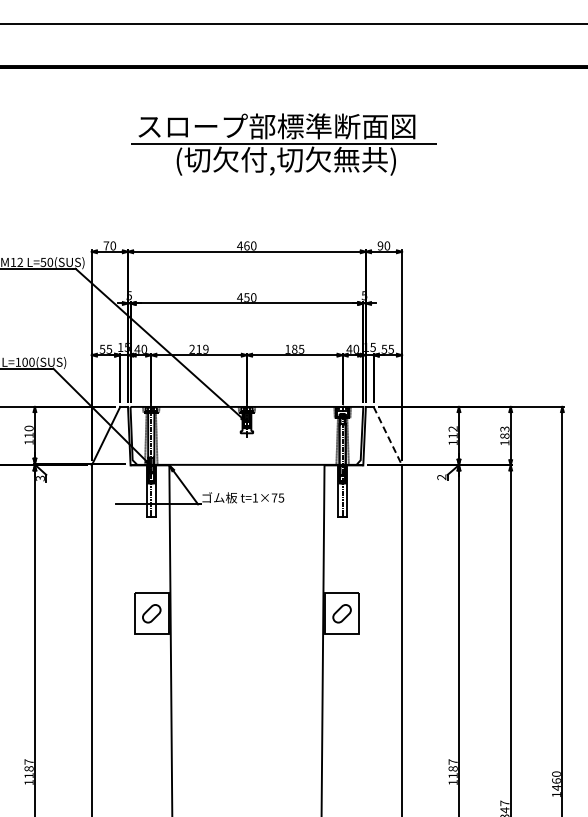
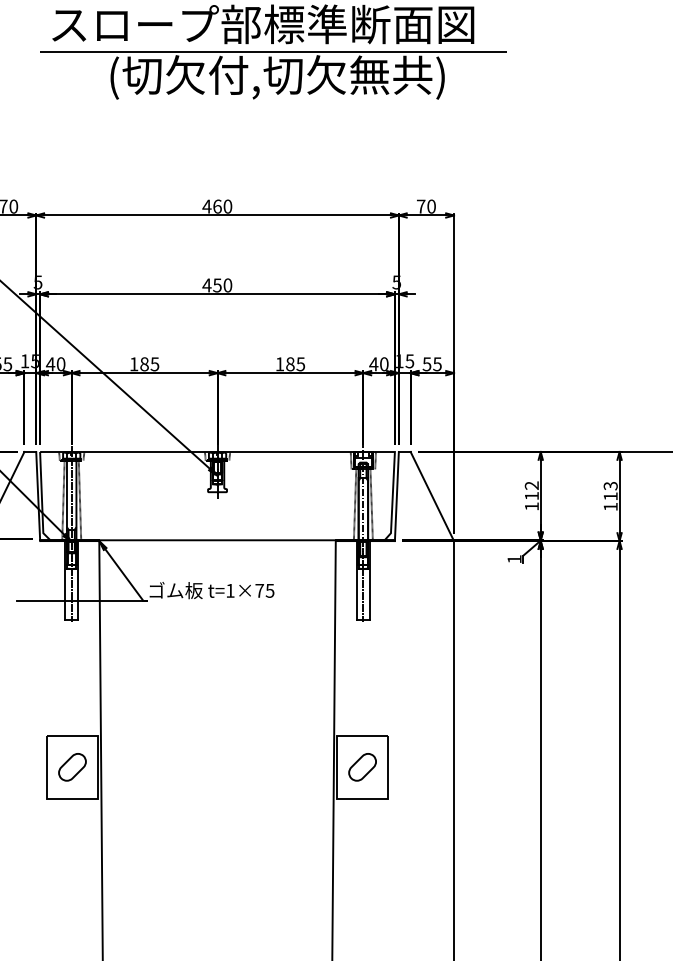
text: (380, 245) -> (421, 205), 90 -> 70
text: (198, 348) -> (143, 362), 219 -> 185
text: (504, 435) -> (610, 495), 183 -> 113
line: (388, 436) -> (433, 497), dashed -> solid
text: (441, 477) -> (514, 559), 2 -> 1

